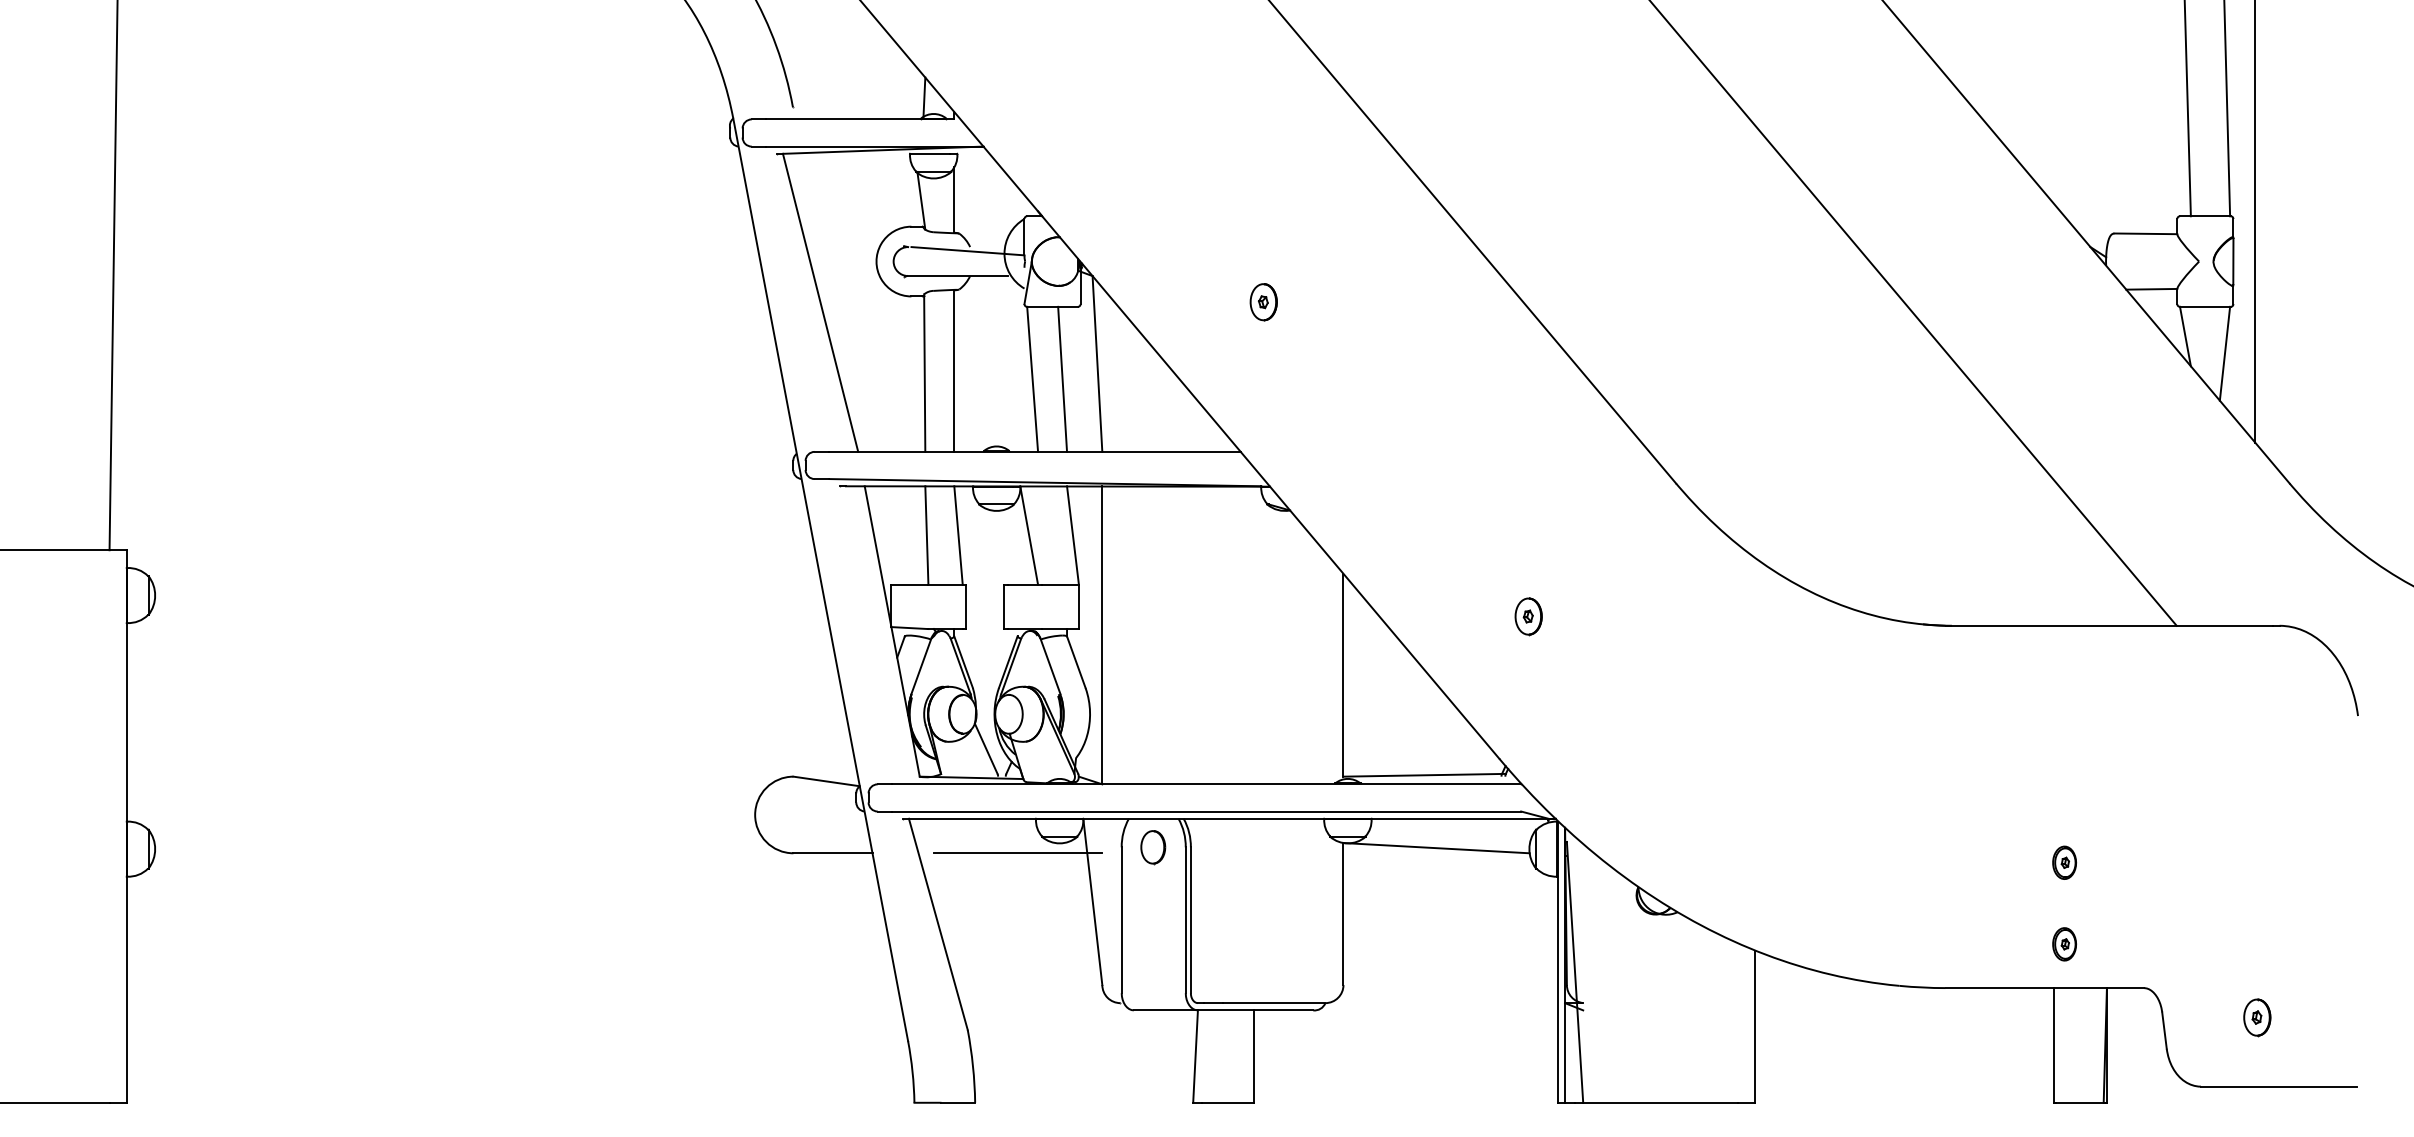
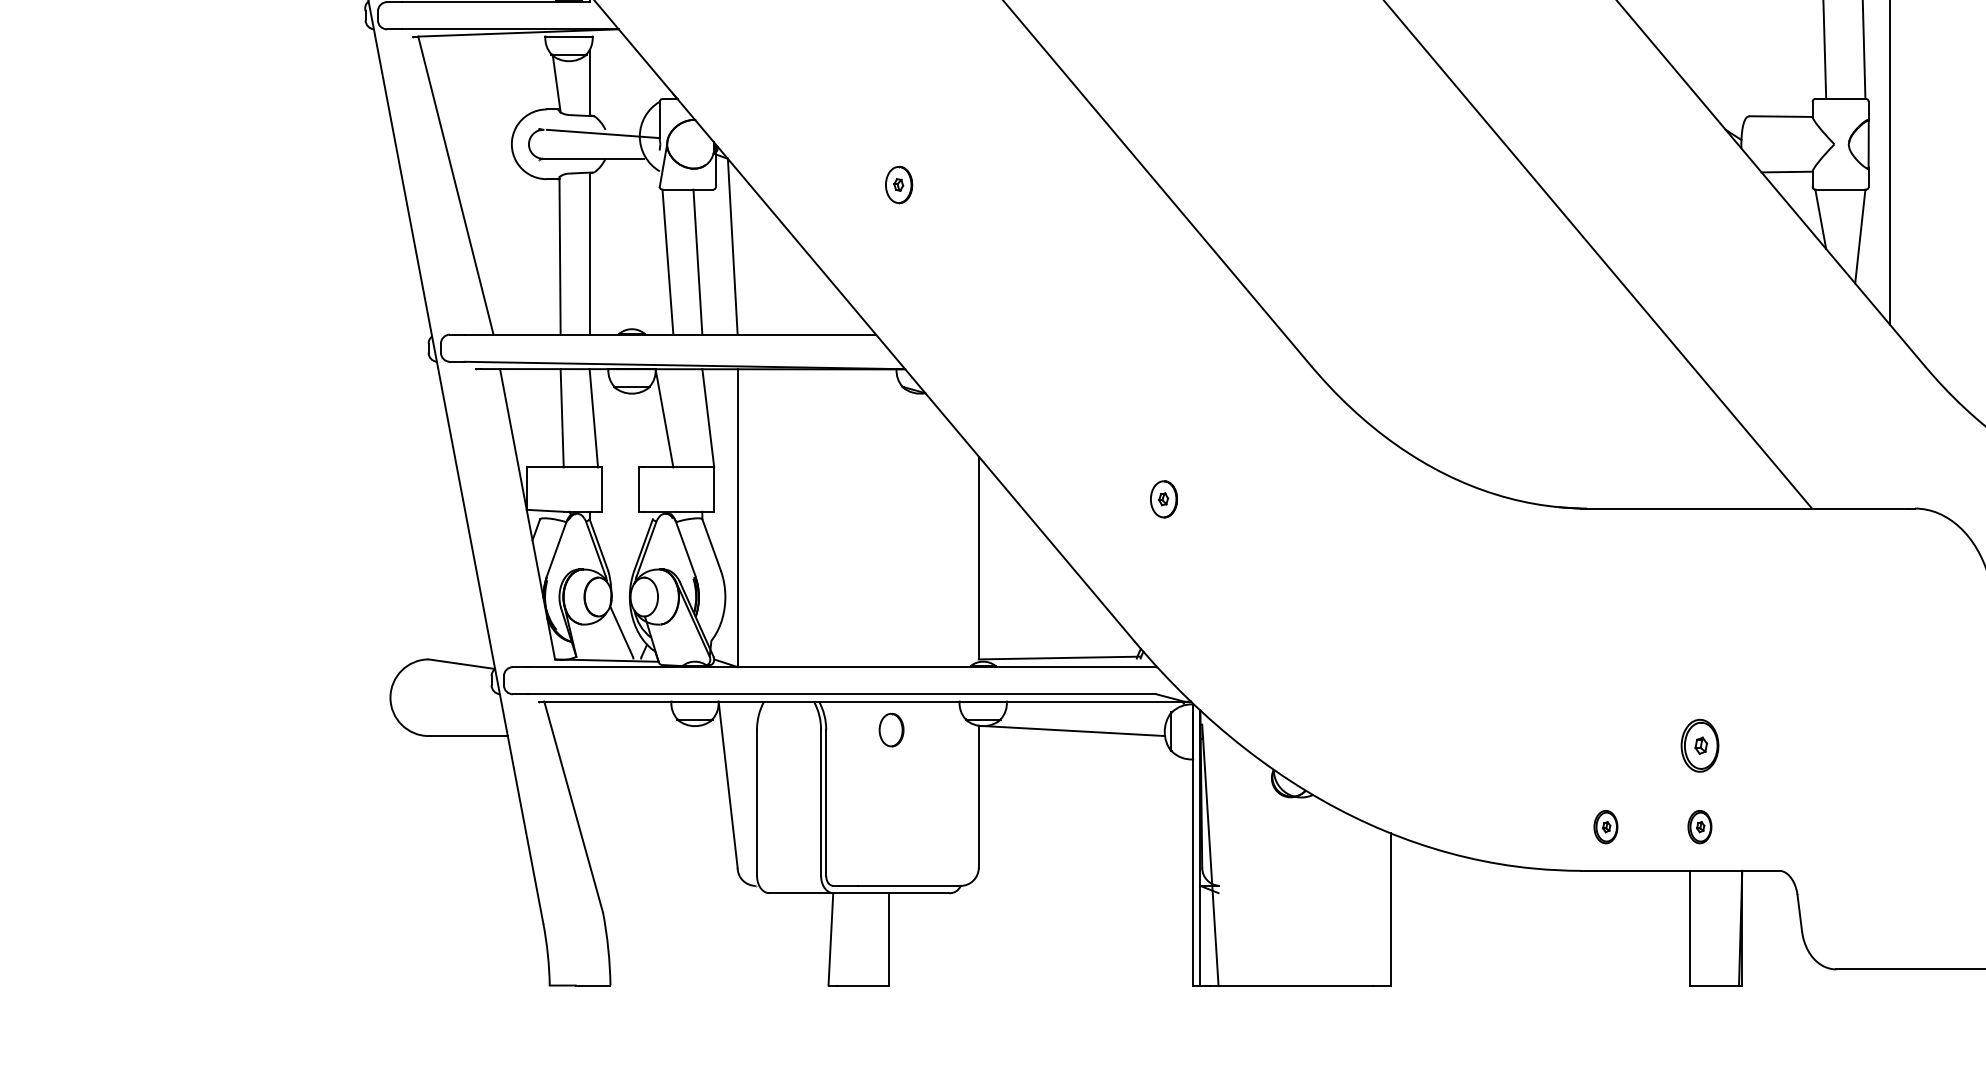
part: (1153, 847) -> (891, 730), moved
line: (1018, 853) -> (653, 736), removed
part: (2064, 862) -> (1699, 745), size x1.6
part: (1970, 944) -> (1605, 827), added
part: (2257, 1017) -> (1892, 900), removed

